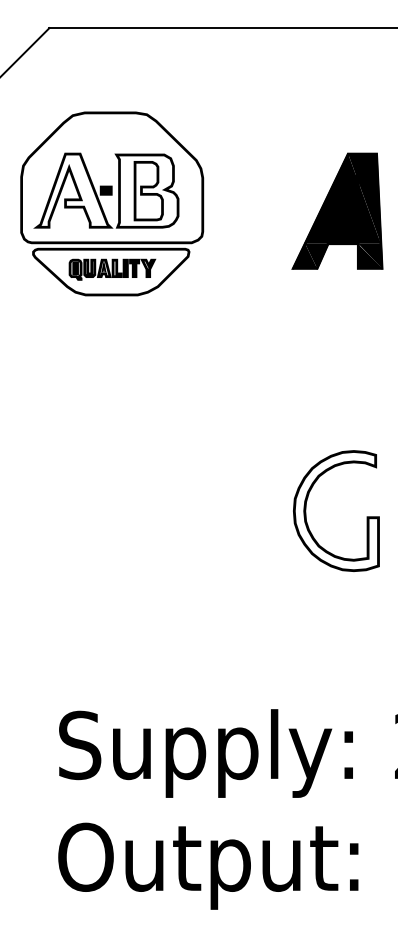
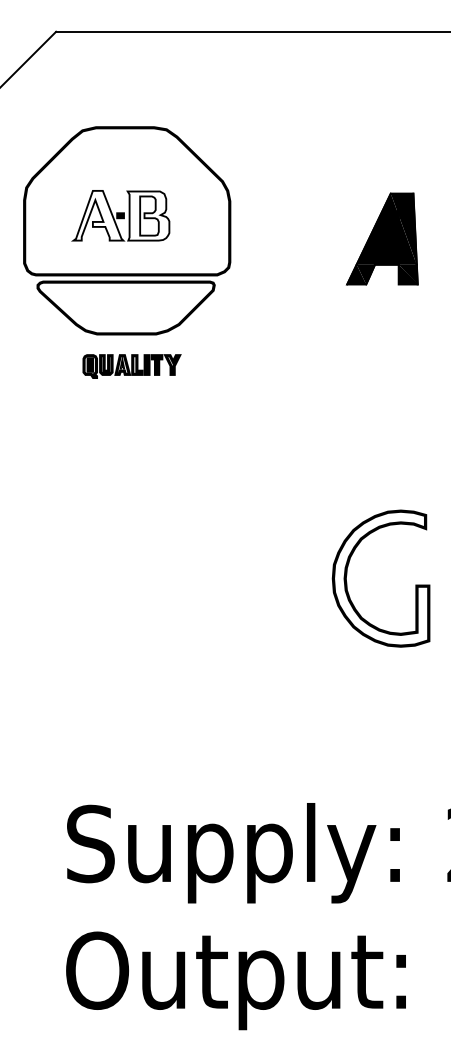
part: (106, 190) -> (120, 215), size x0.6
part: (337, 210) -> (382, 238), size x0.7
part: (112, 269) -> (132, 366), moved

